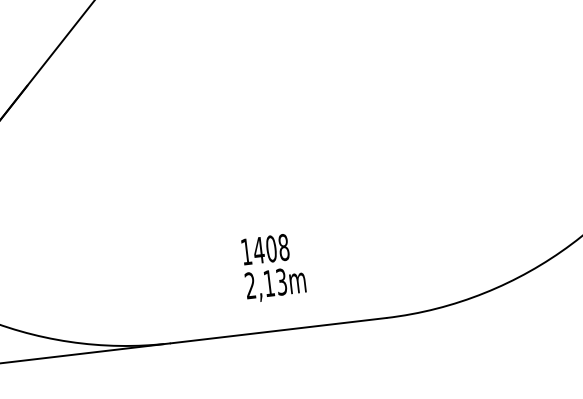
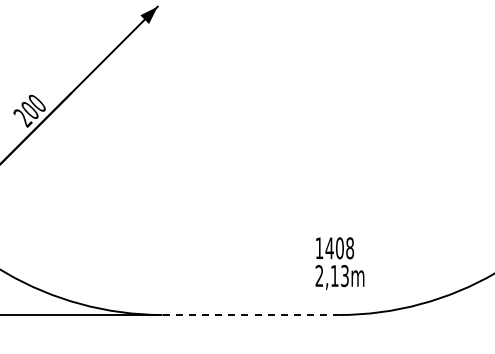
text: (273, 267) -> (339, 263), moved
line: (279, 329) -> (251, 314), solid -> dashed

